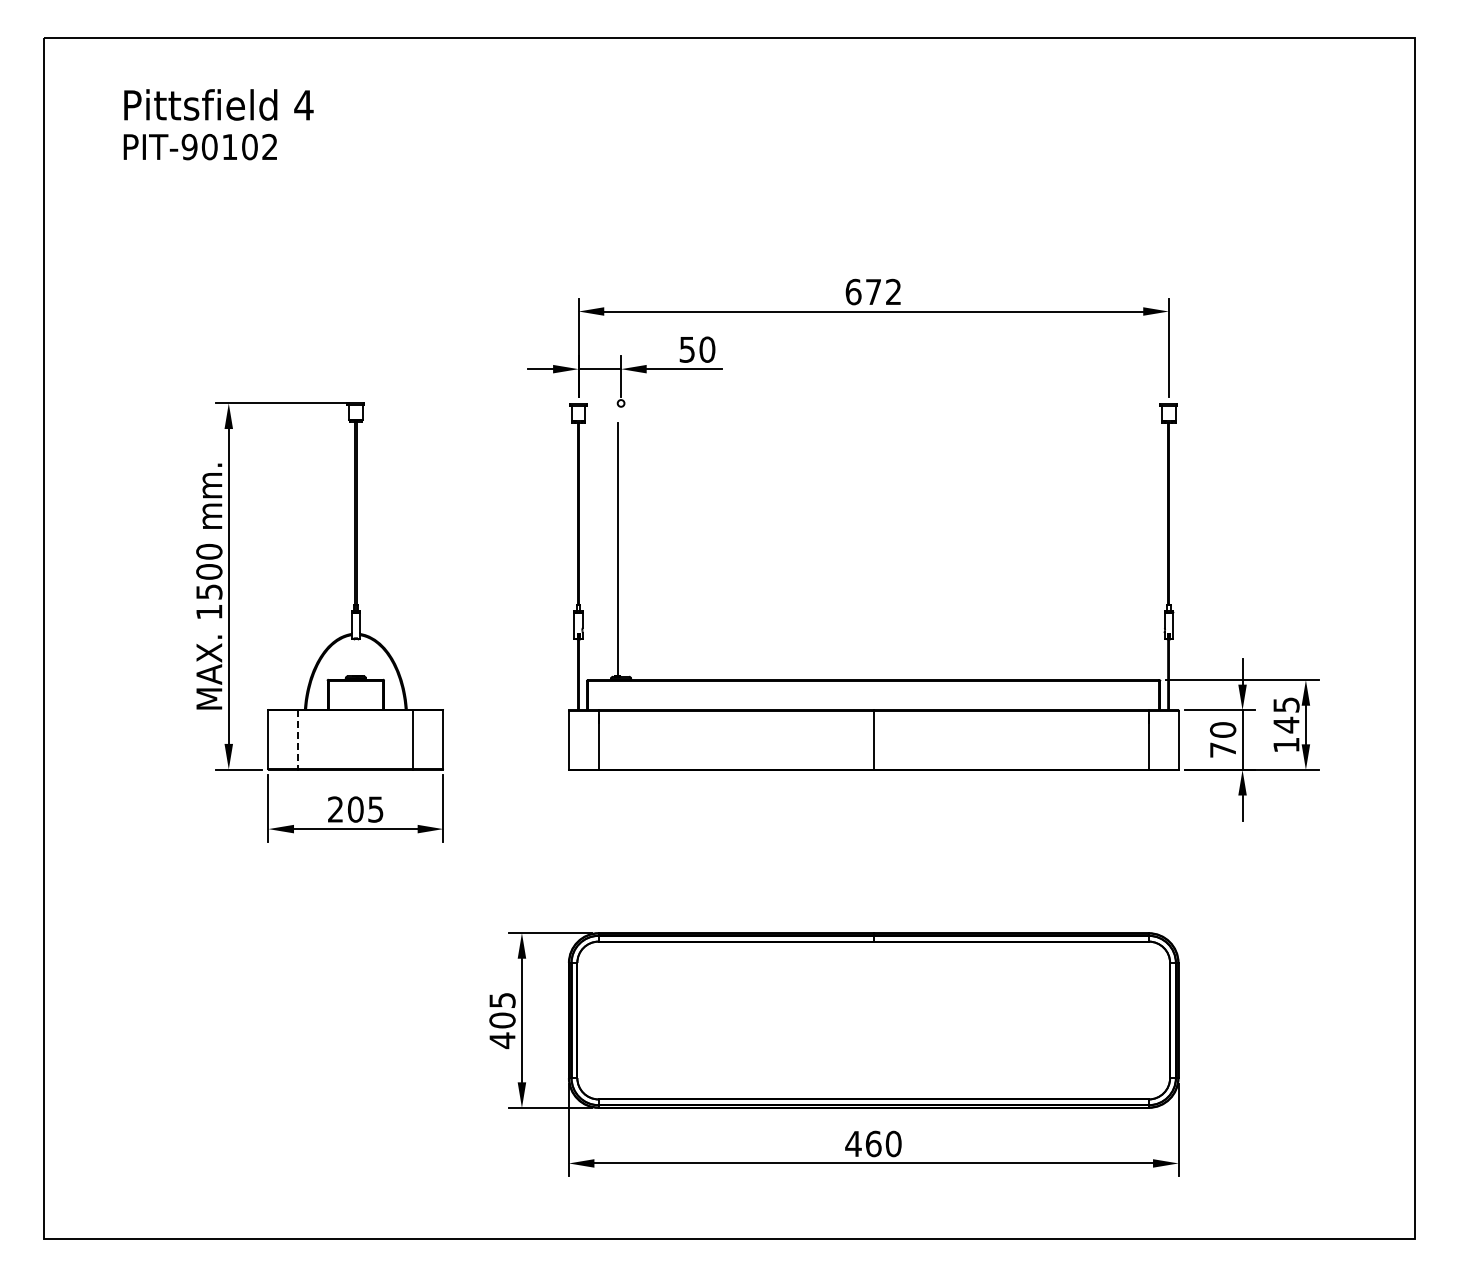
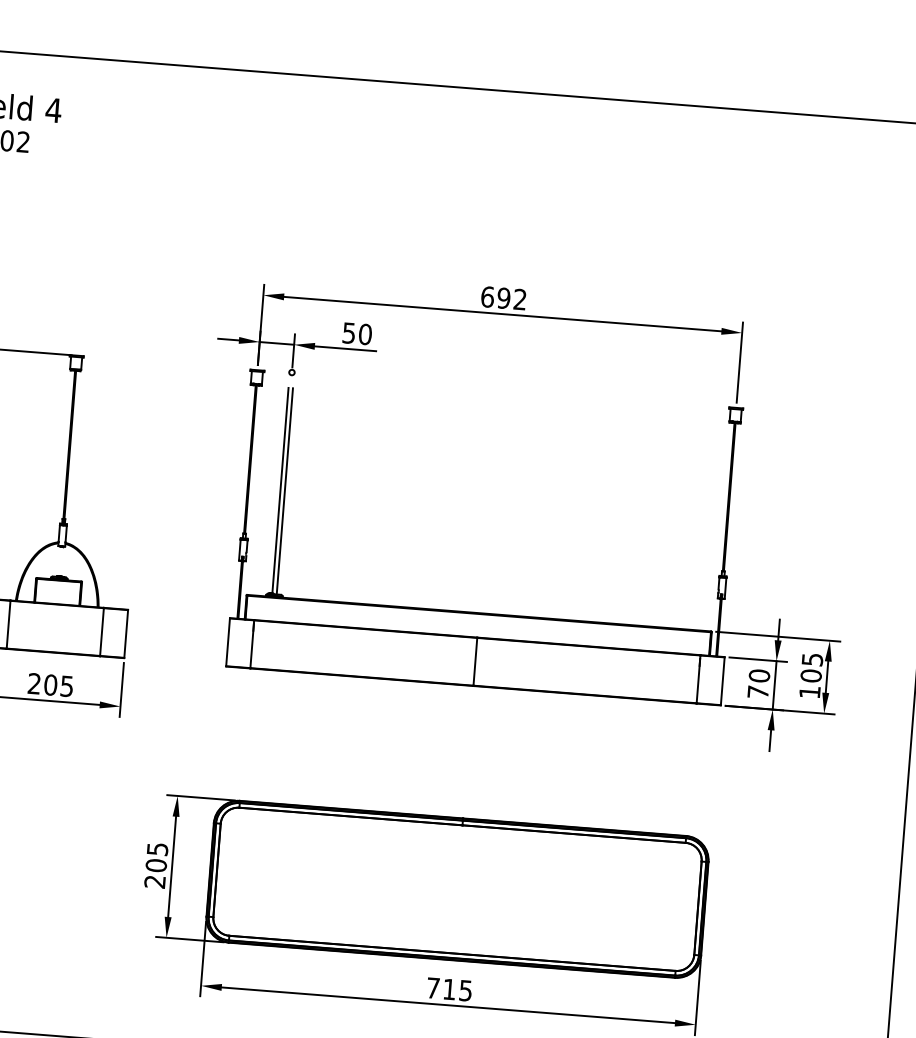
text: (873, 291) -> (503, 297), 672 -> 692
line: (623, 549) -> (284, 491), added
text: (1286, 724) -> (811, 675), 145 -> 105
line: (298, 740) -> (8, 625), dashed -> solid
text: (502, 1040) -> (155, 881), 405 -> 205
text: (873, 1143) -> (449, 989), 460 -> 715

